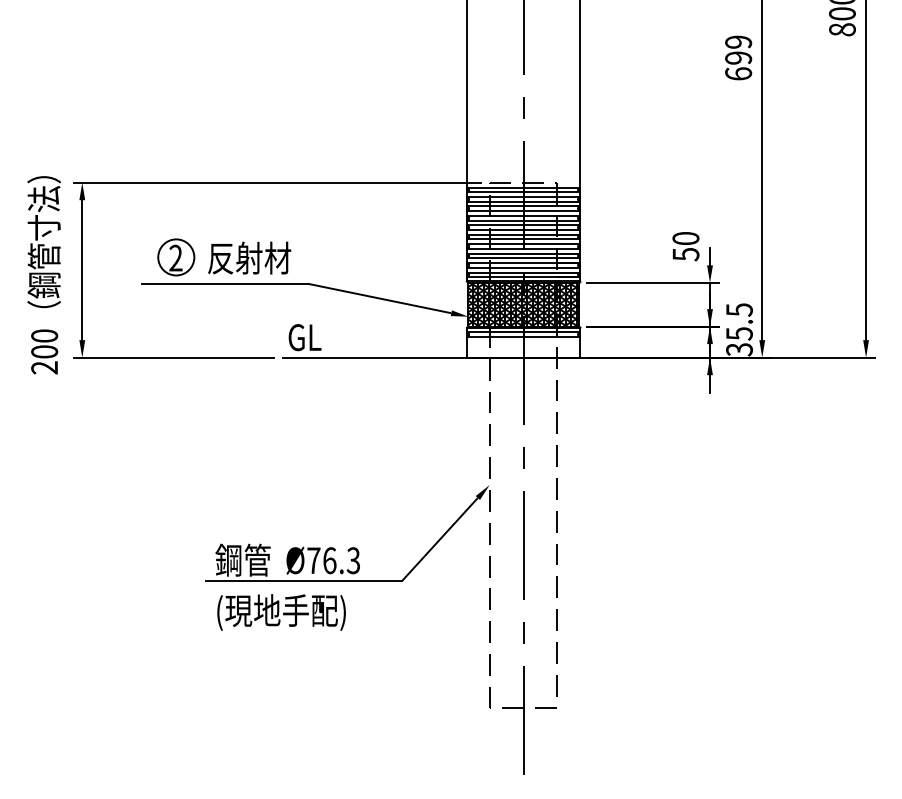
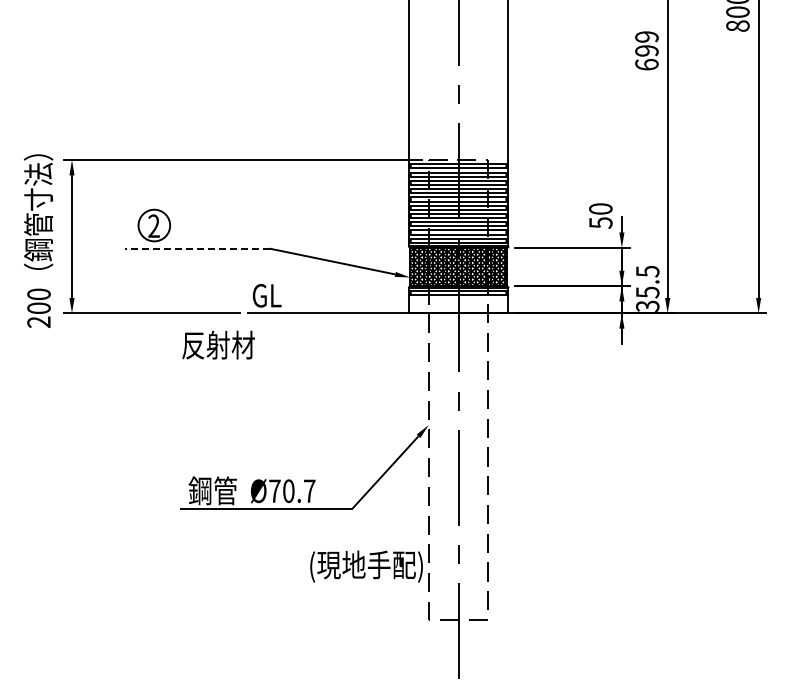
text: (249, 257) -> (218, 344), moved
line: (224, 283) -> (196, 248), solid -> dashed
text: (341, 561) -> (299, 491), Ø76.3 -> Ø70.7
text: (281, 612) -> (366, 566), moved

